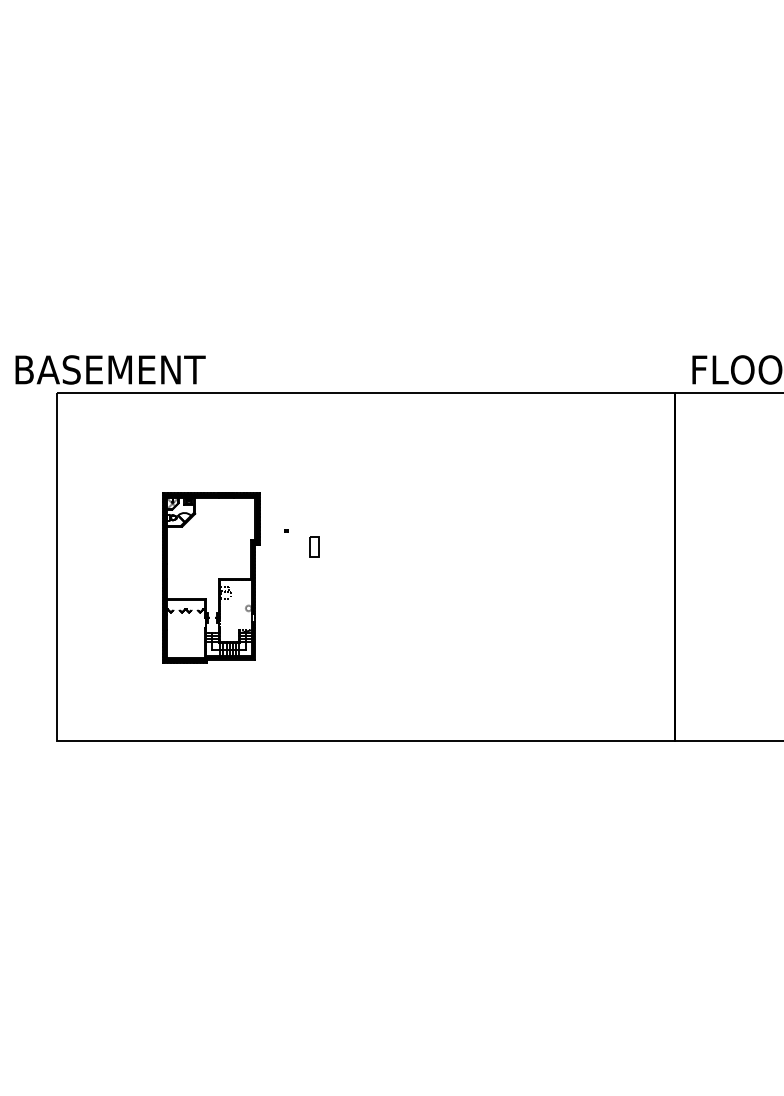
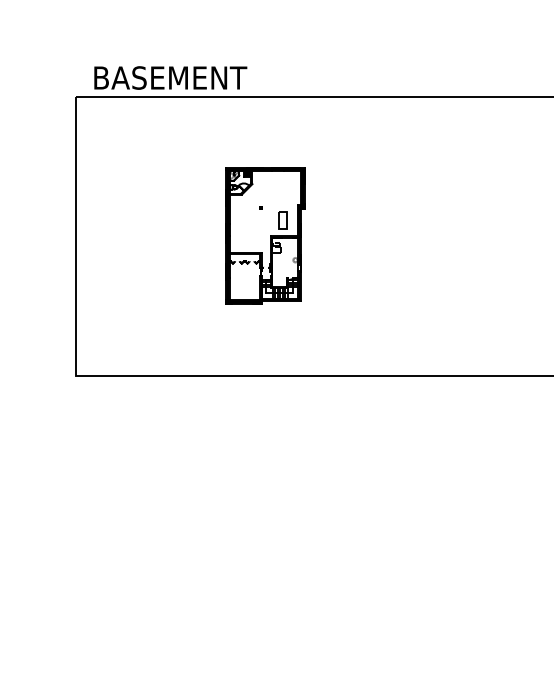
text: (110, 369) -> (170, 77), moved
part: (211, 577) -> (265, 235), moved

